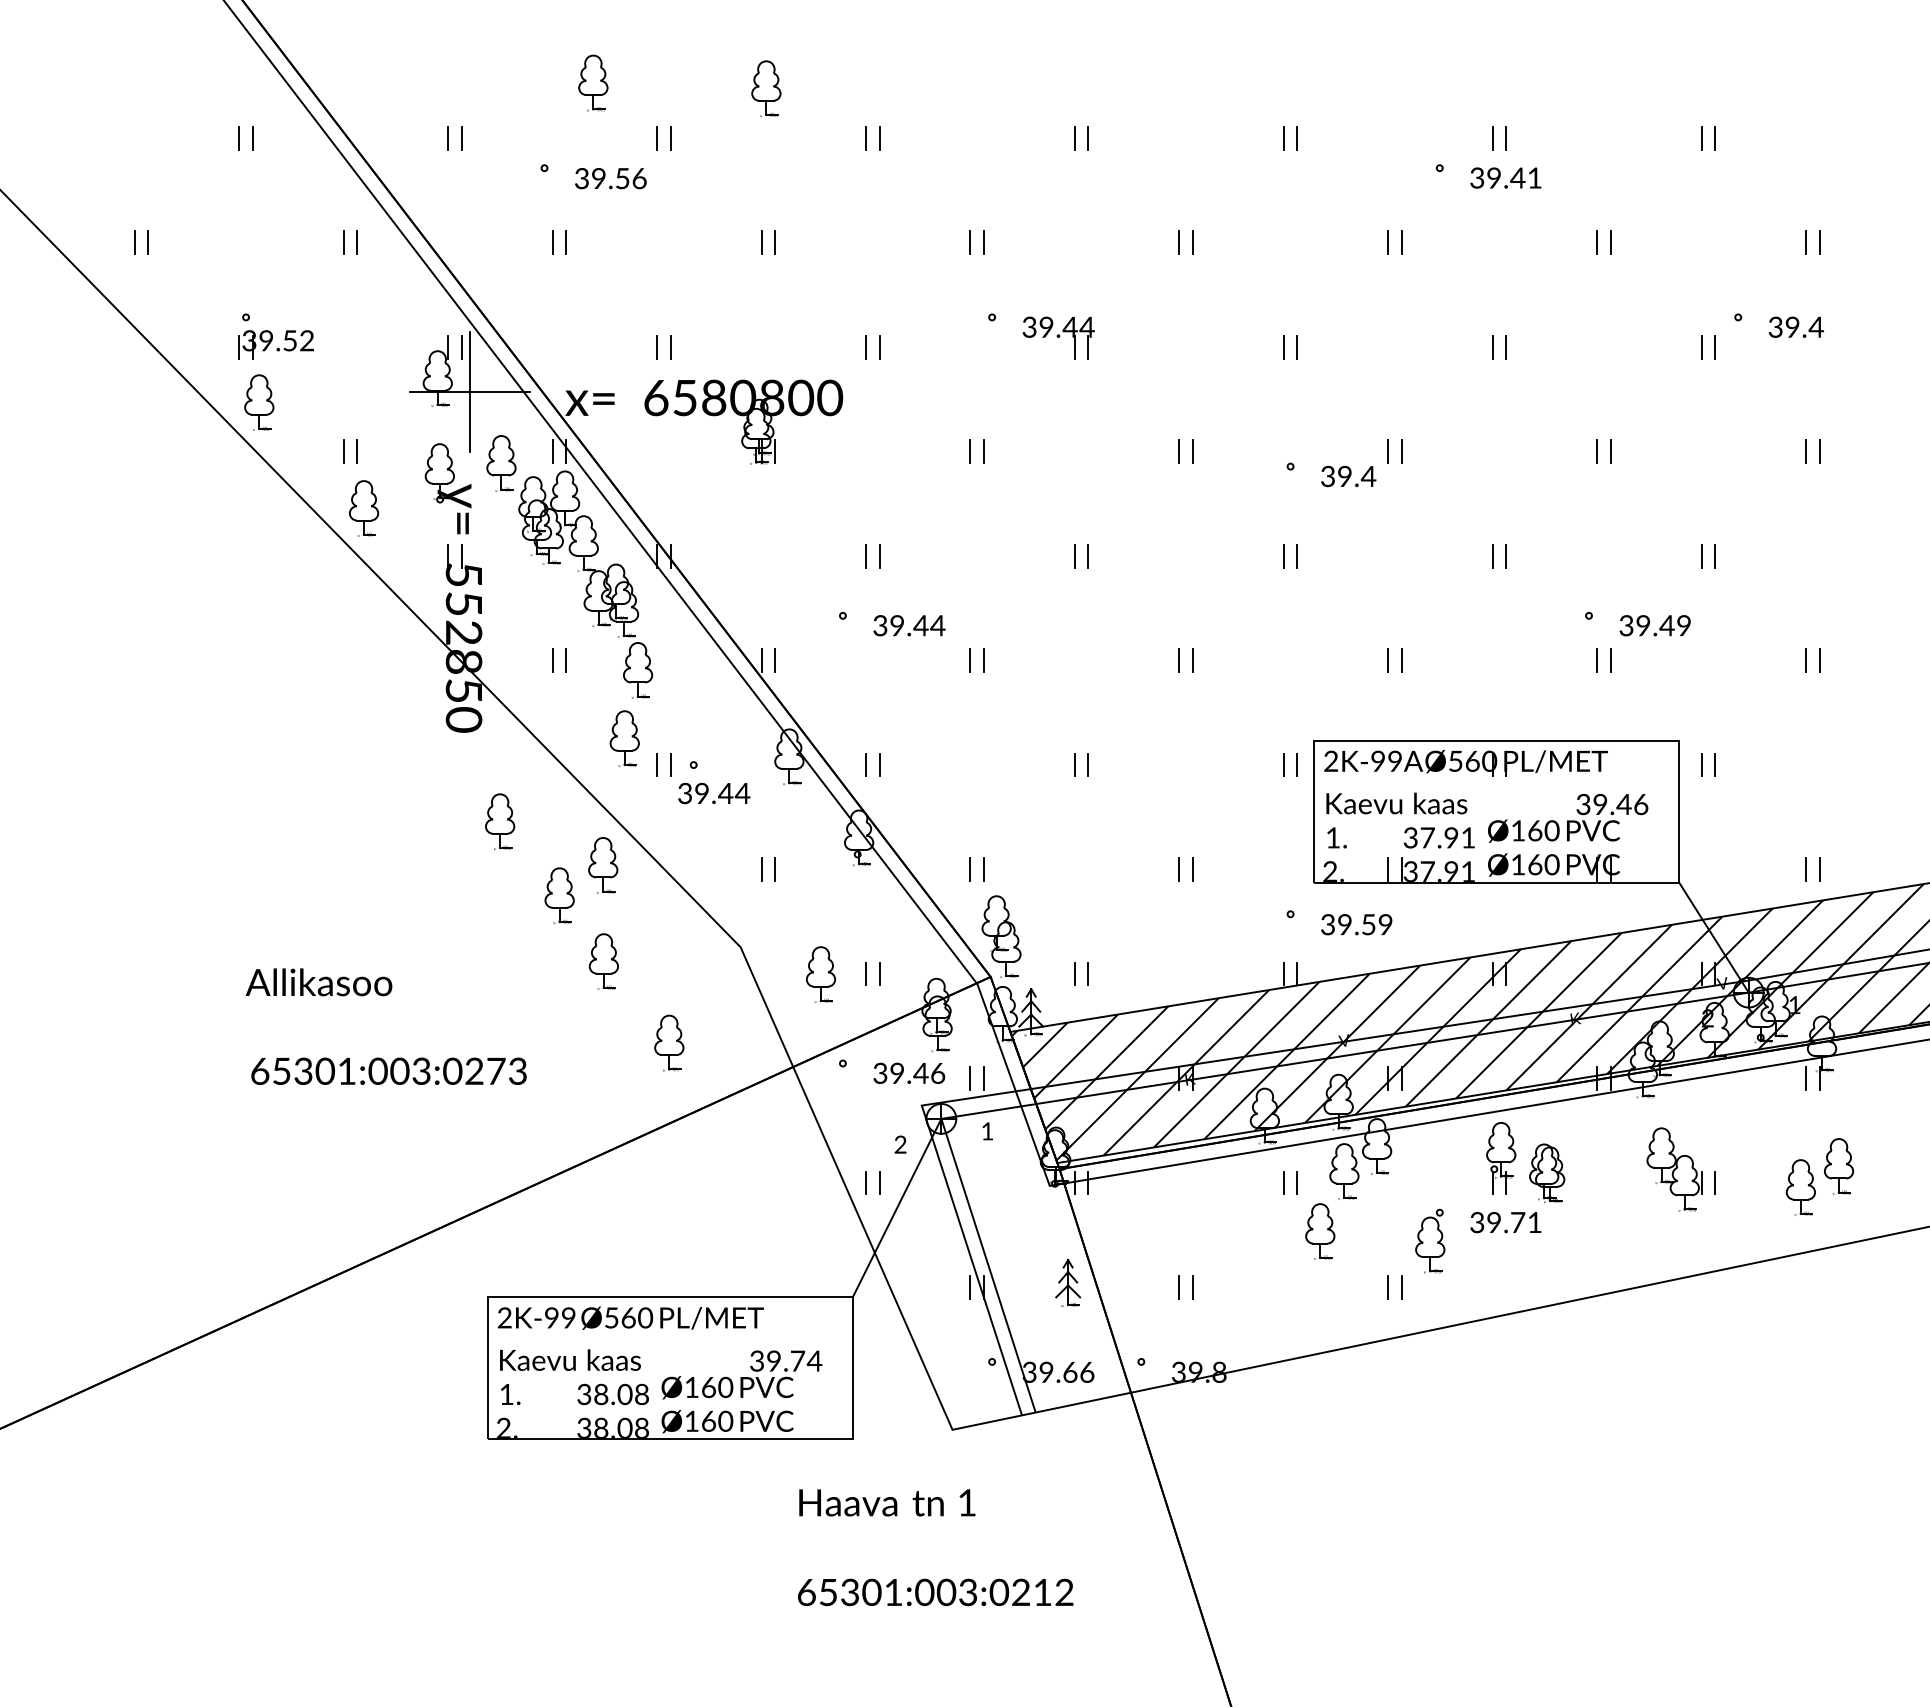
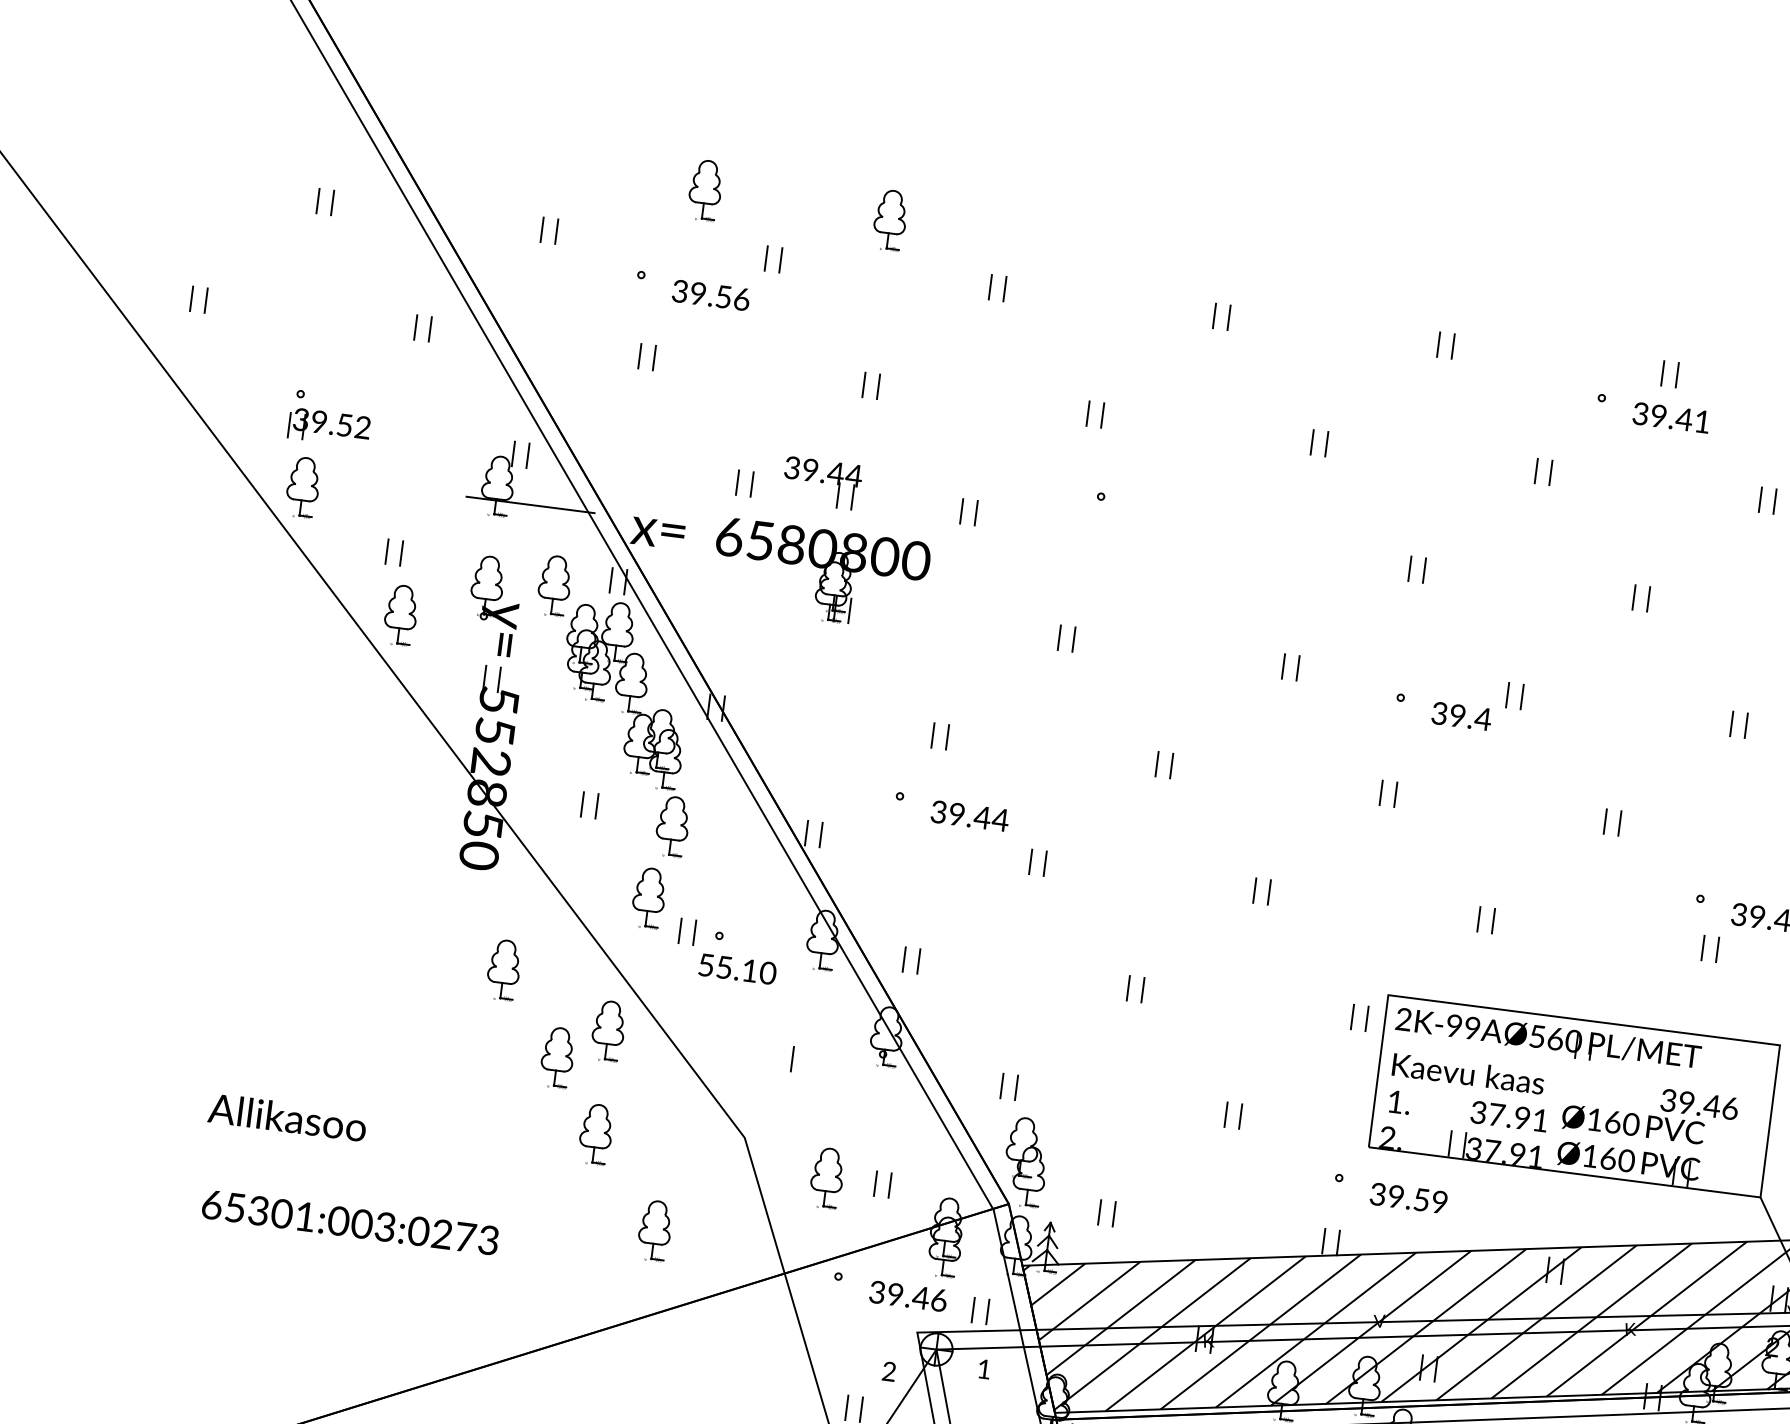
part: (1058, 337) -> (821, 482), moved
line: (469, 391) -> (530, 504), removed
text: (714, 793) -> (737, 969), 39.44 -> 55.10
line: (761, 869) -> (777, 1057), removed

